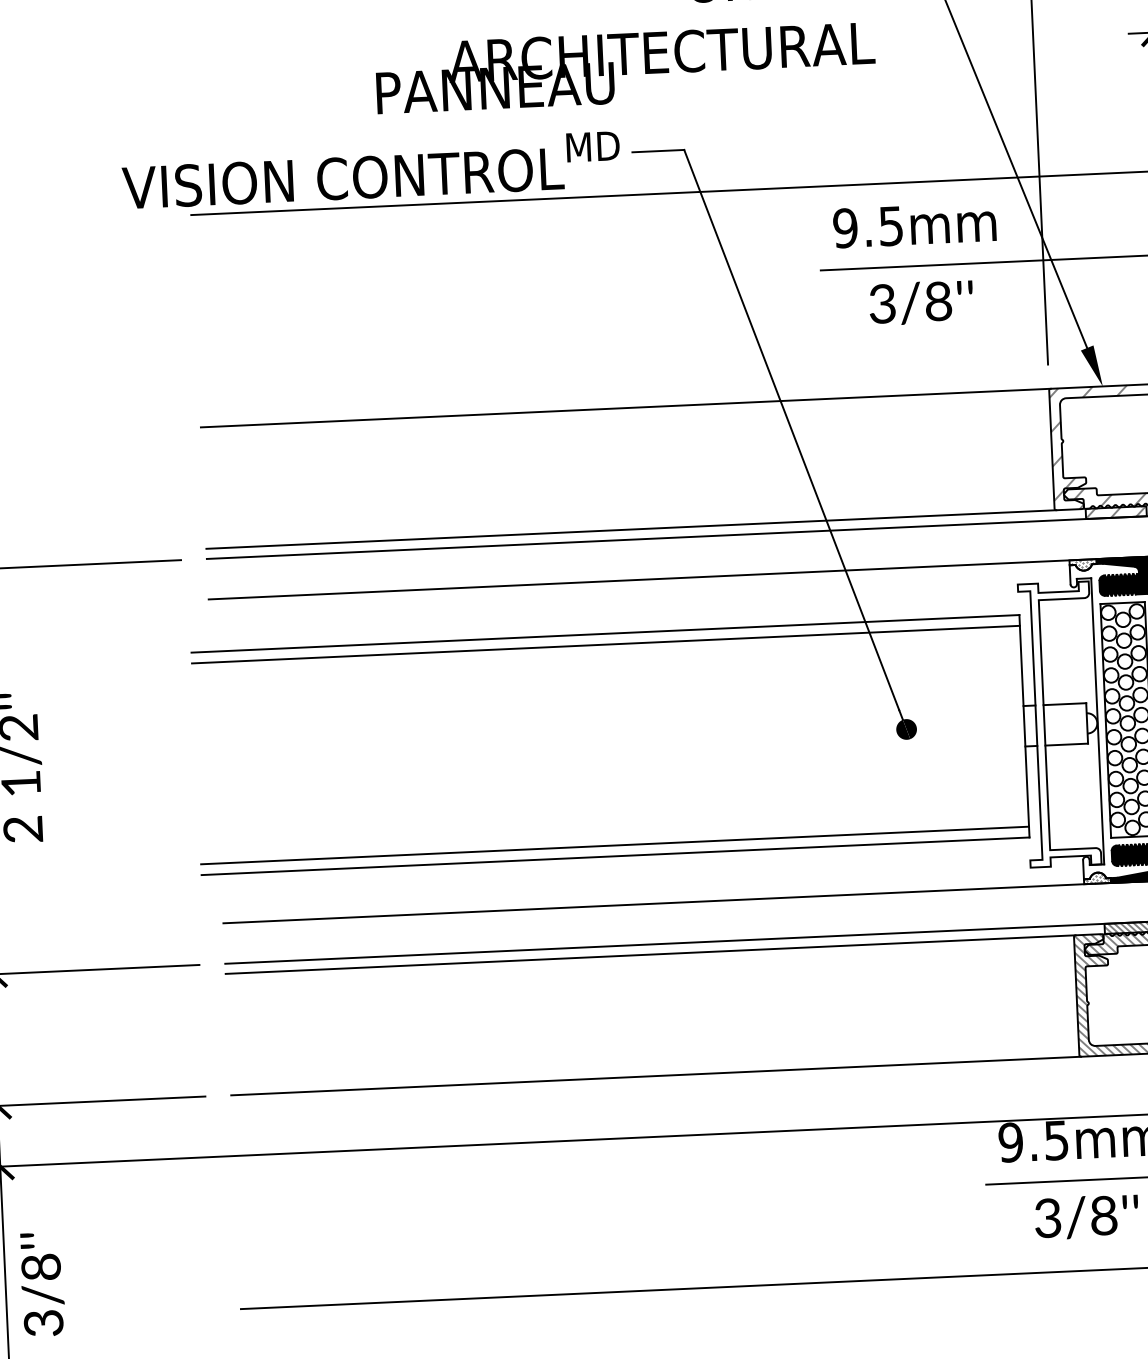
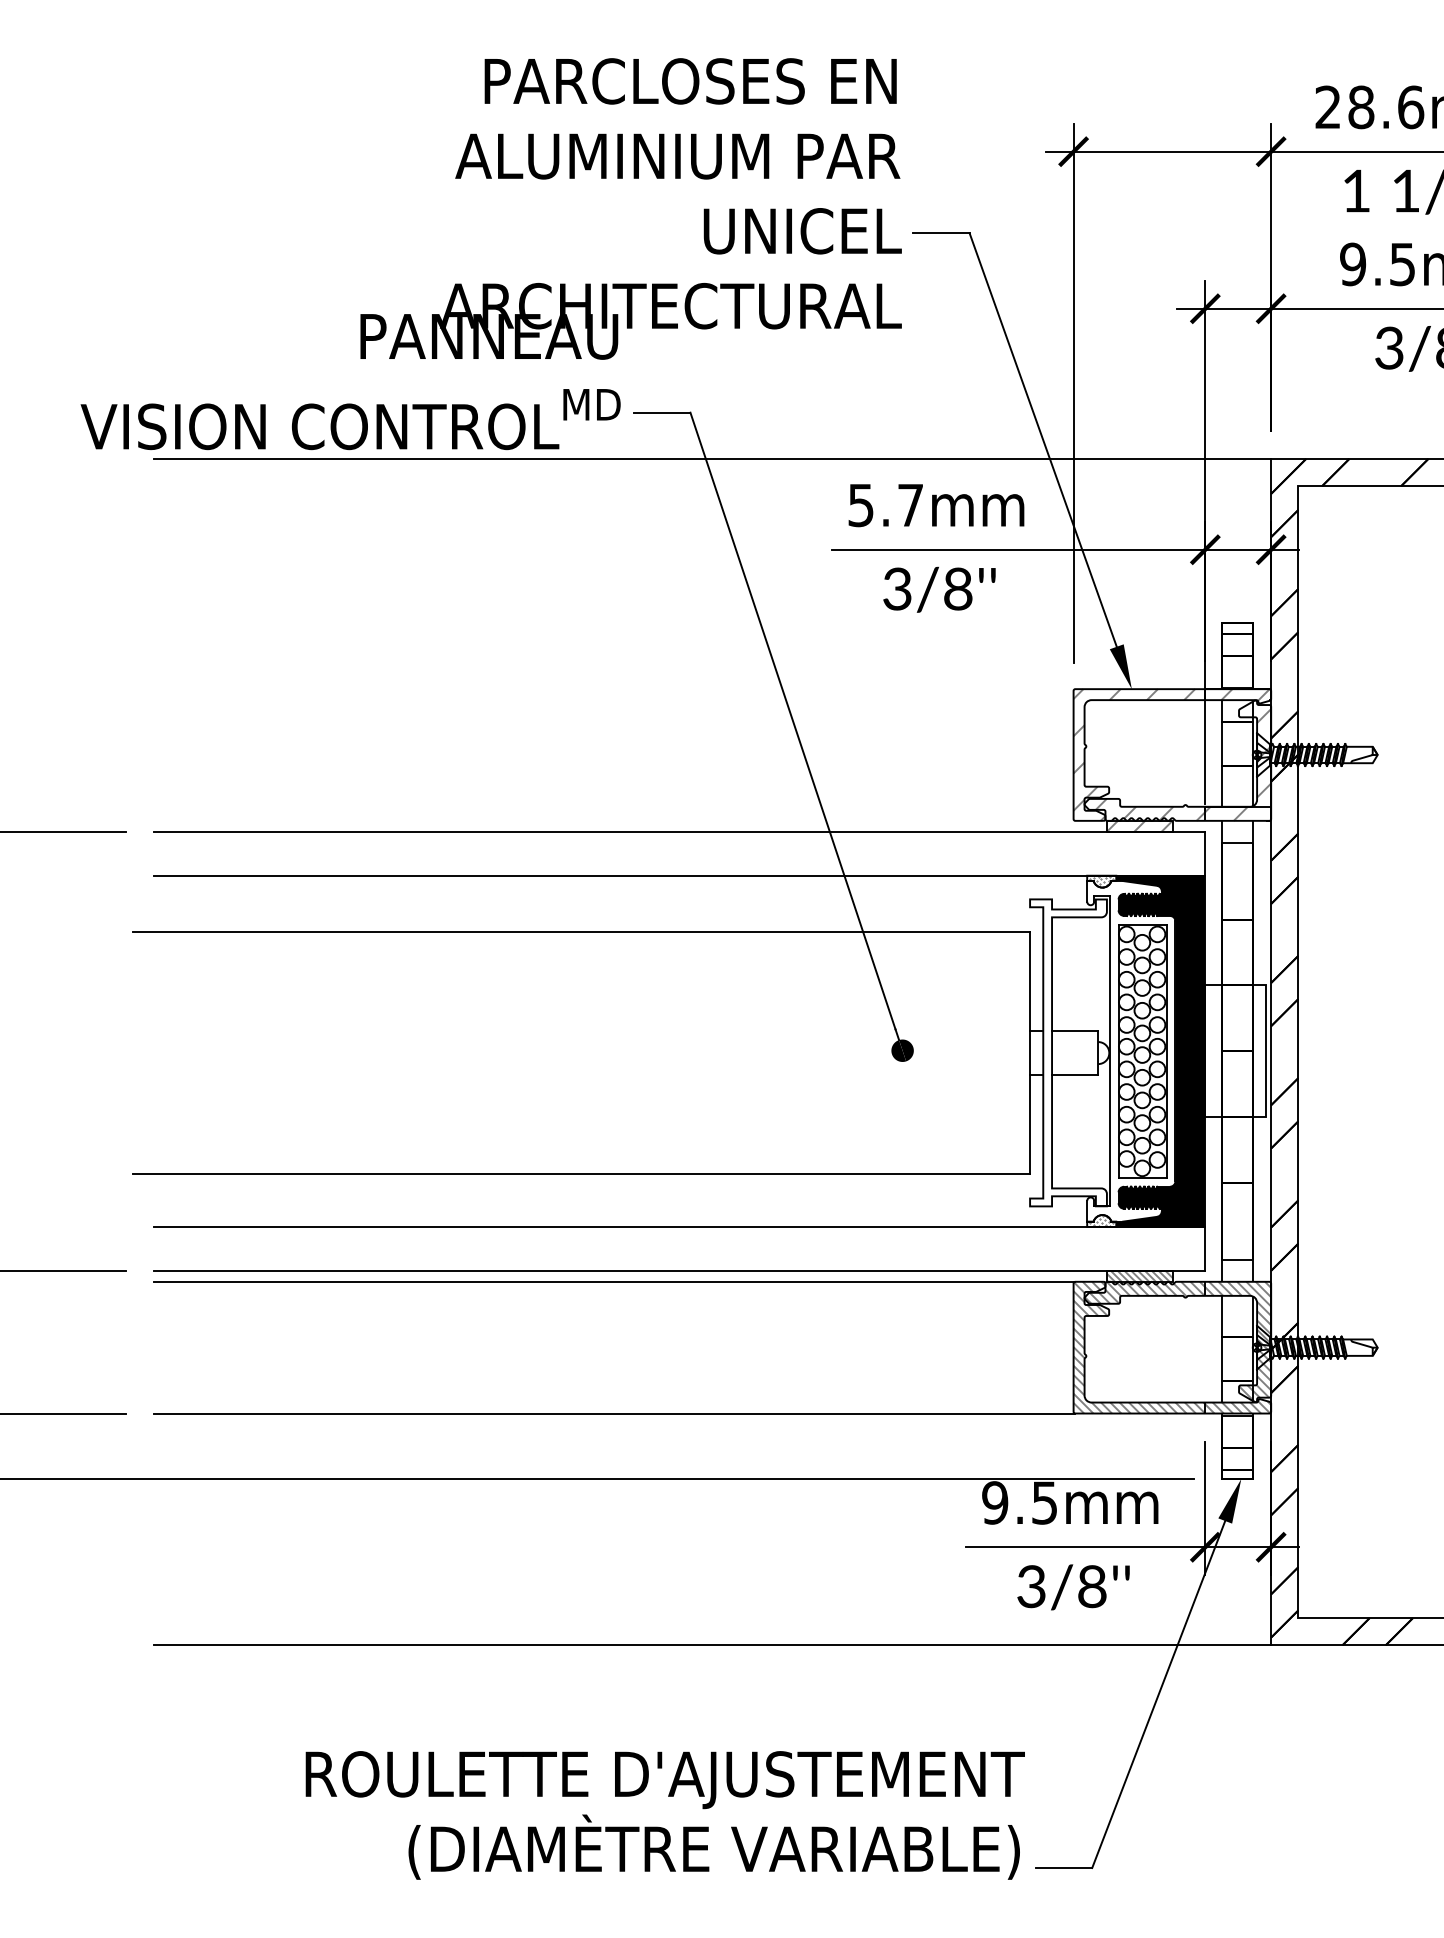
text: (867, 227) -> (885, 505), 9.5mm -> 5.7mm
line: (625, 408) -> (614, 689), removed
line: (631, 529) -> (614, 820), removed
line: (606, 644) -> (581, 944), removed
line: (615, 845) -> (581, 1161), removed

